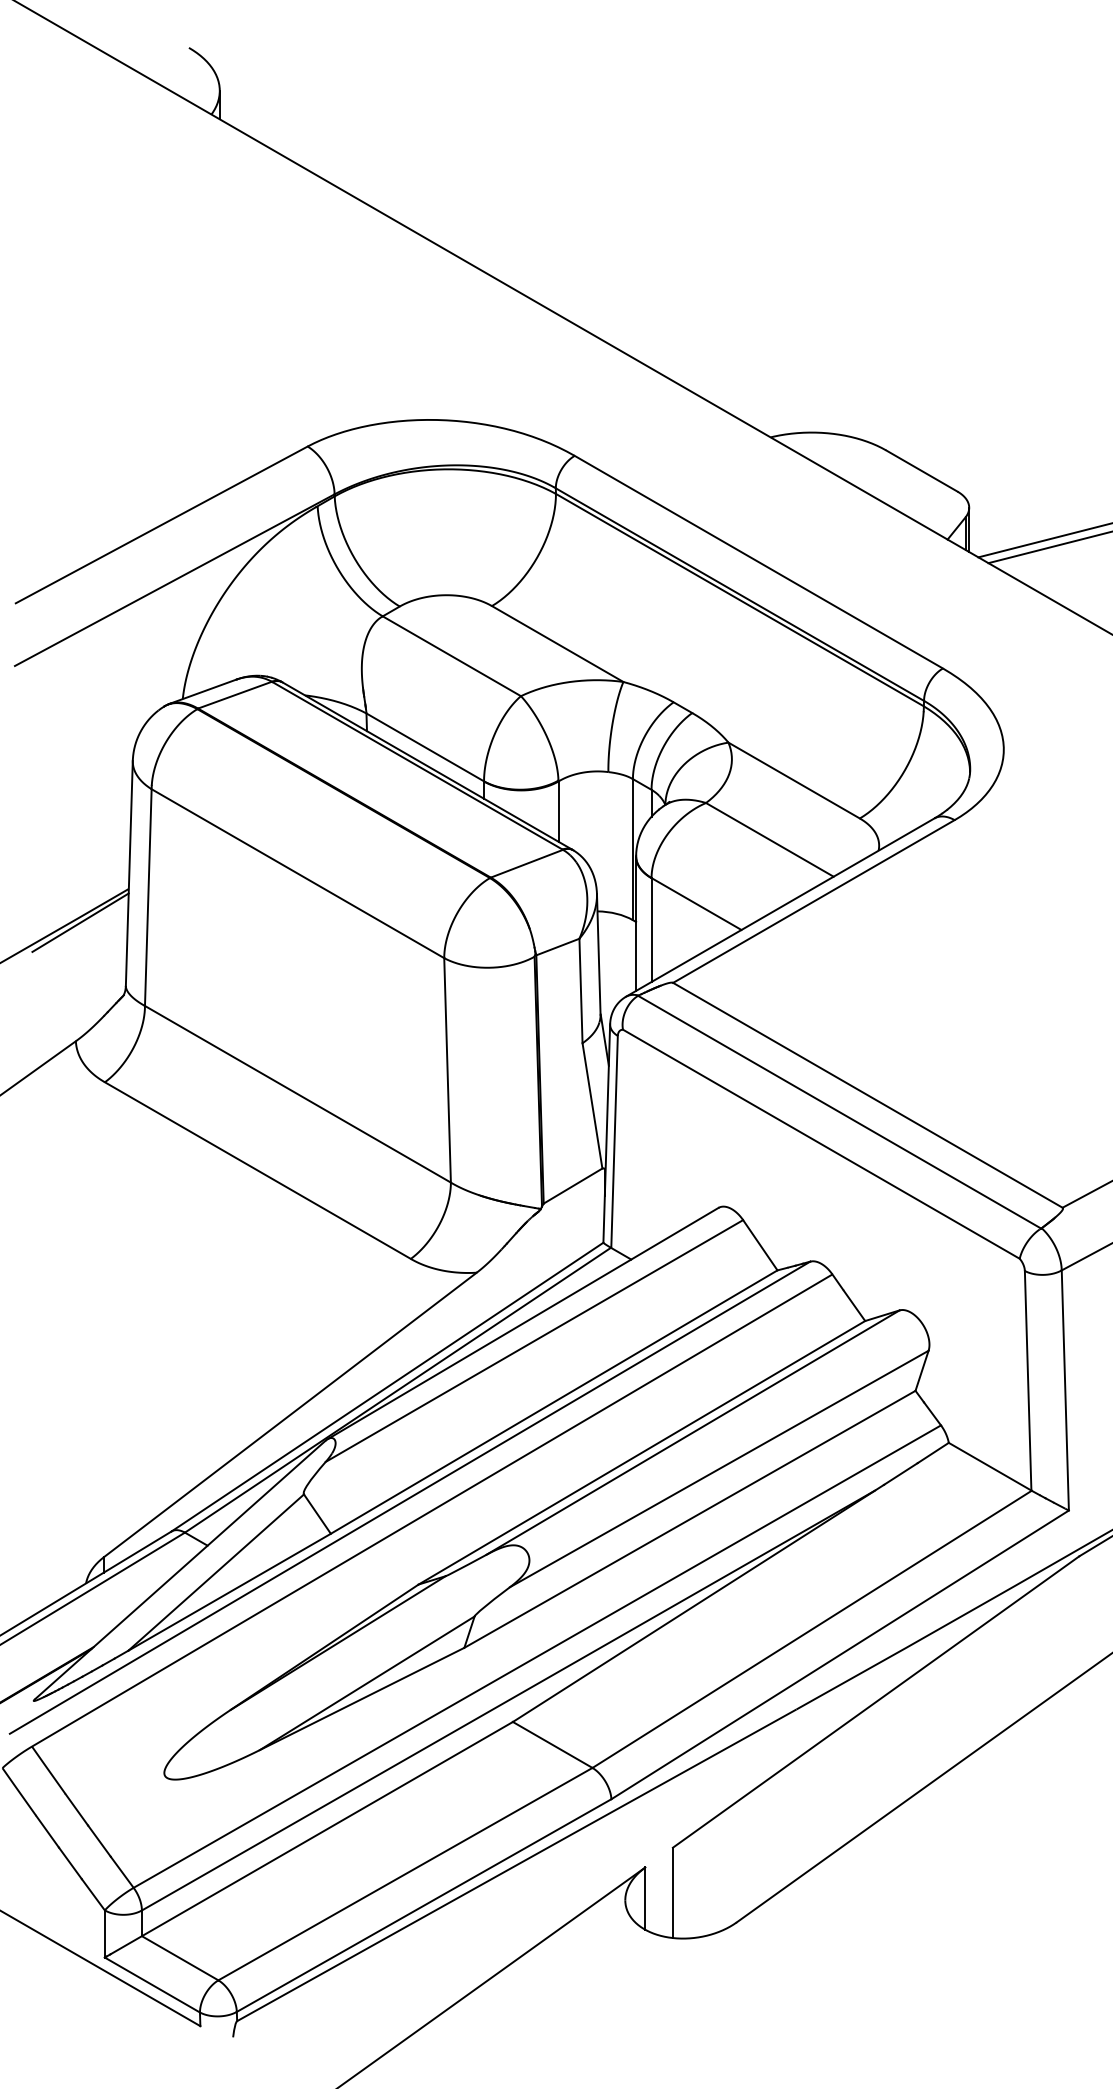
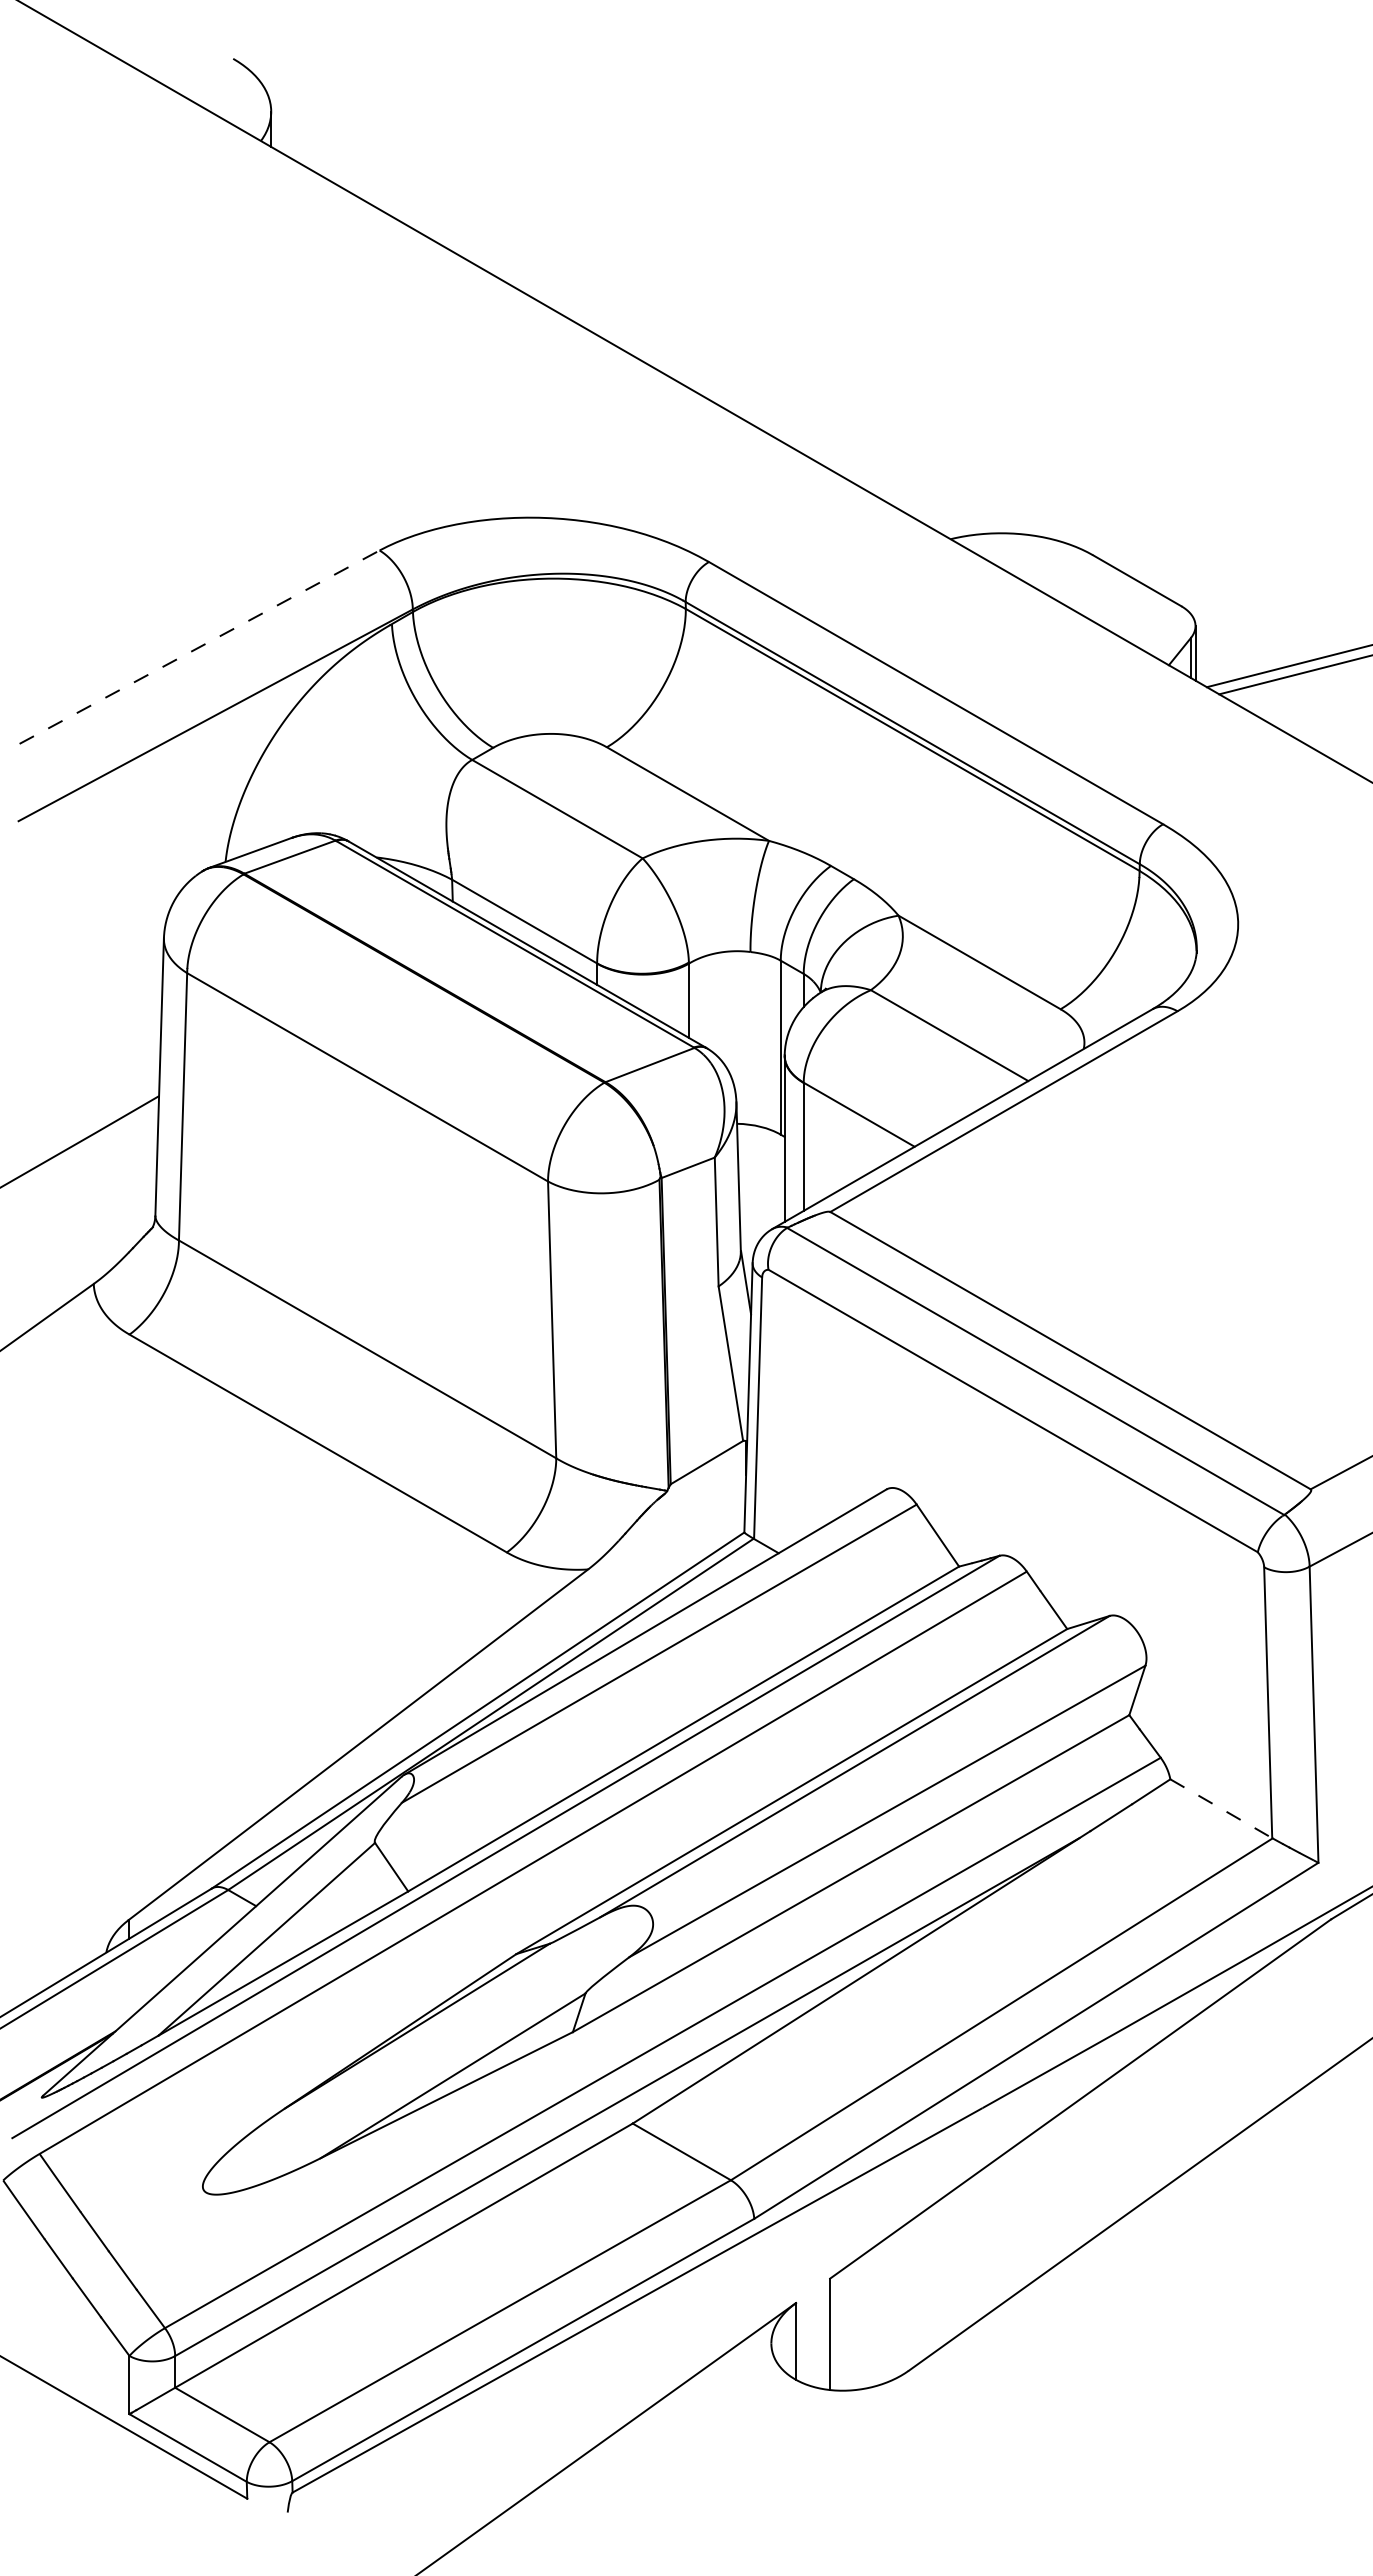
line: (162, 524) -> (200, 646), solid -> dashed
line: (80, 922) -> (99, 1137), removed
line: (990, 1467) -> (1221, 1809), solid -> dashed

